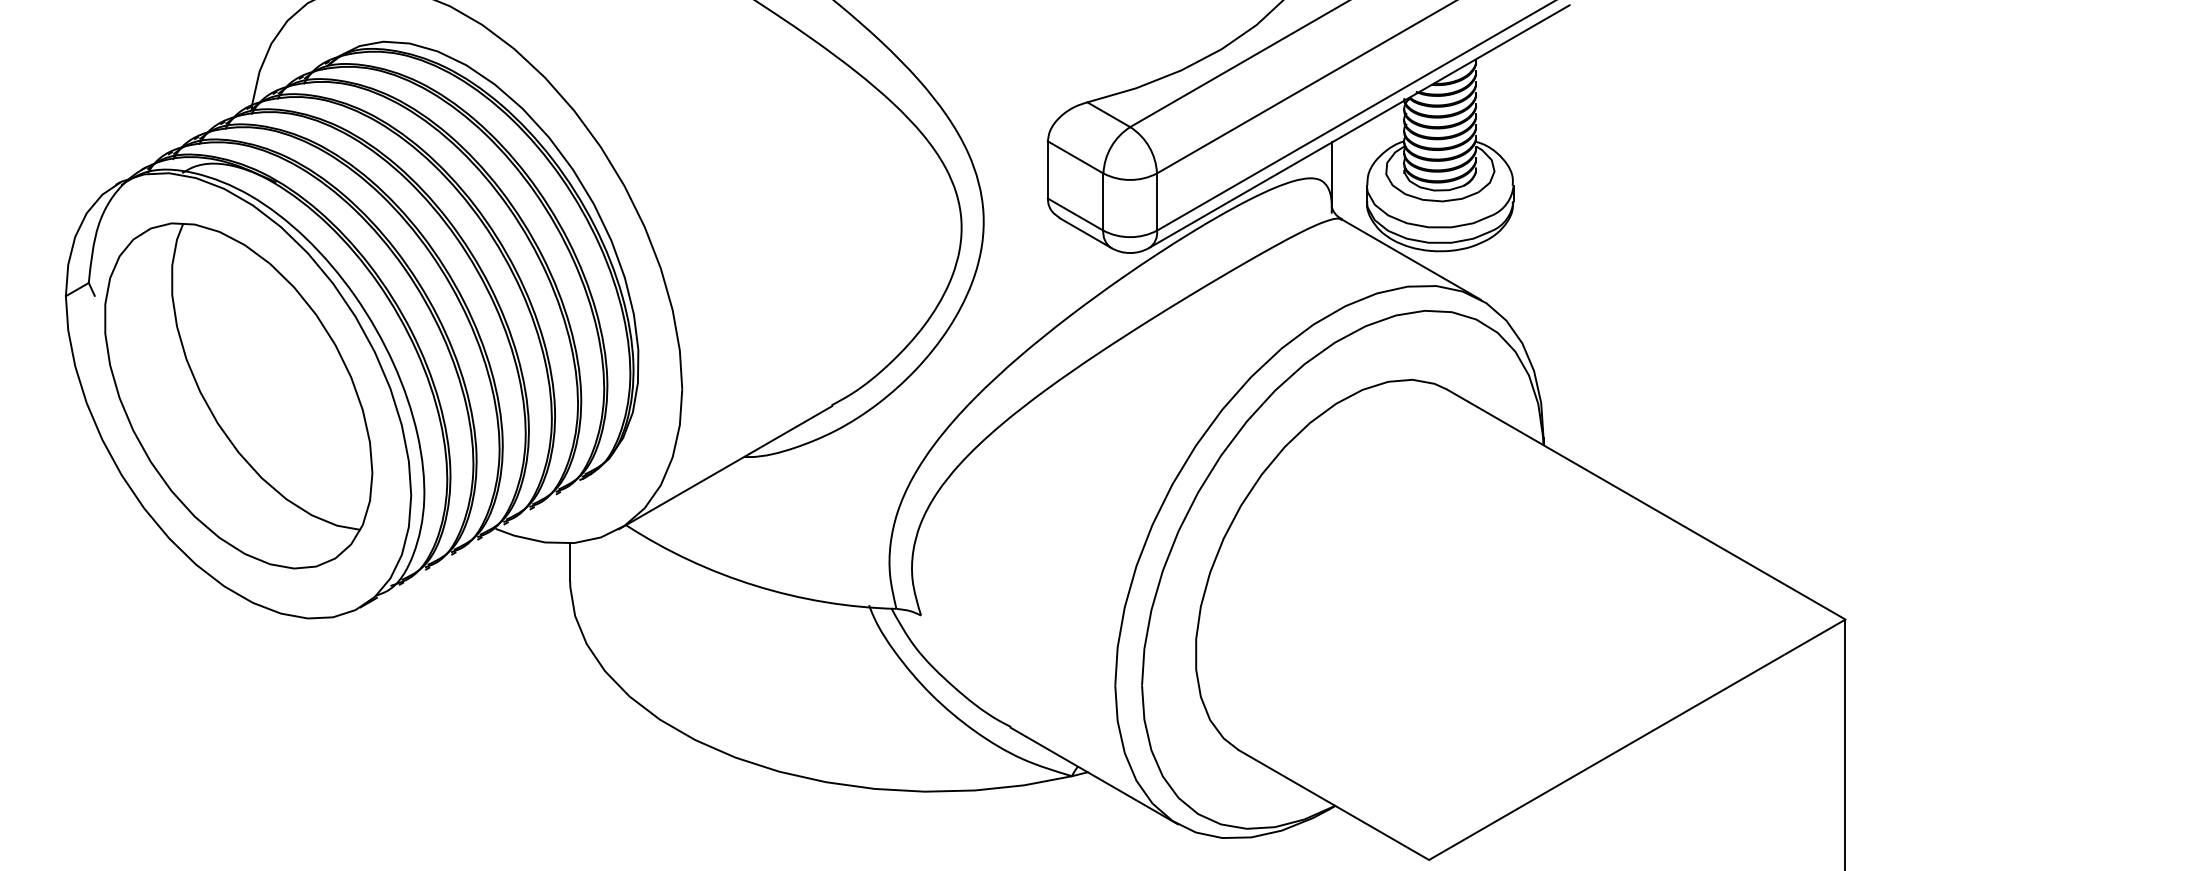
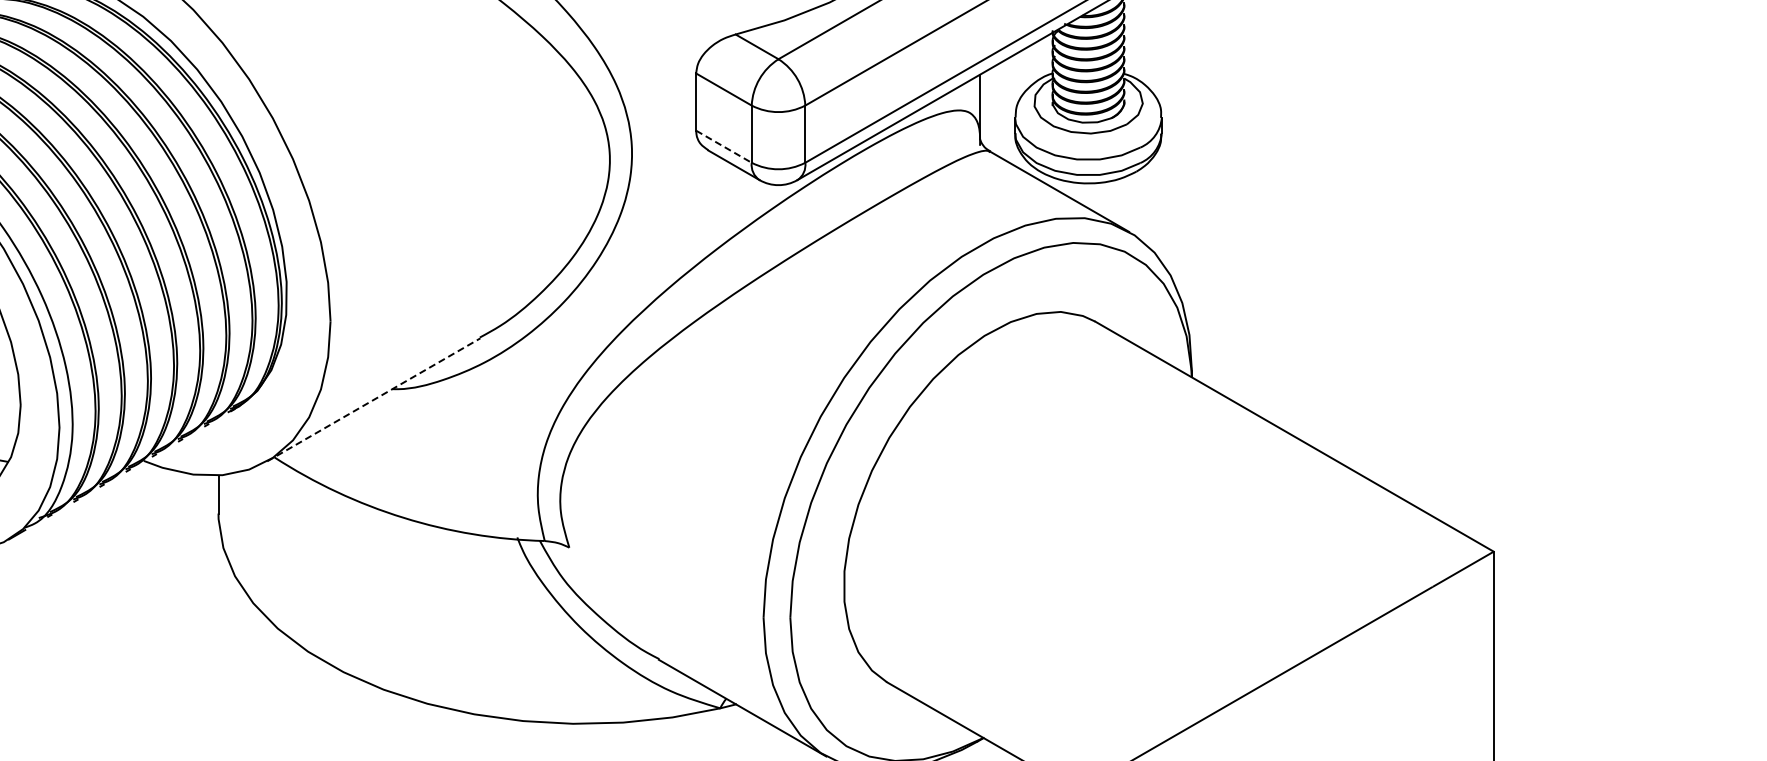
line: (1076, 214) -> (724, 146), solid -> dashed
line: (725, 467) -> (373, 399), solid -> dashed

